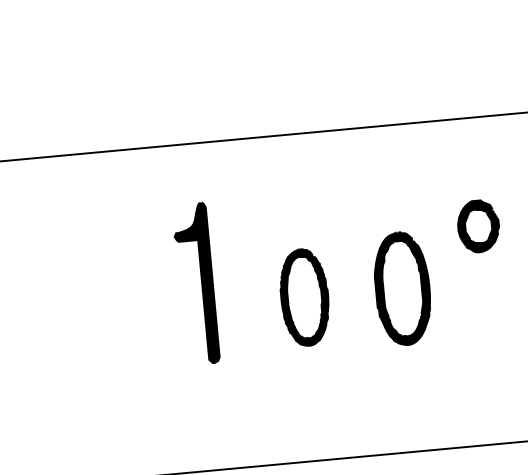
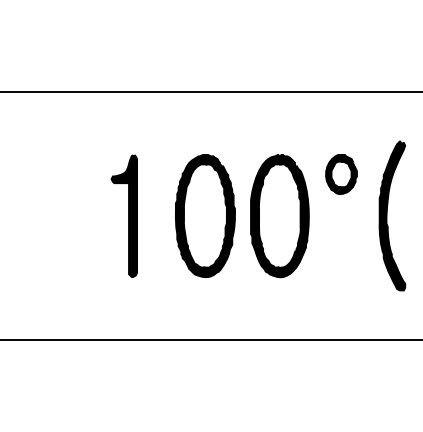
part: (194, 283) -> (123, 215), moved
part: (402, 289) -> (279, 216), size x1.43
part: (304, 296) -> (205, 215), size x1.67

